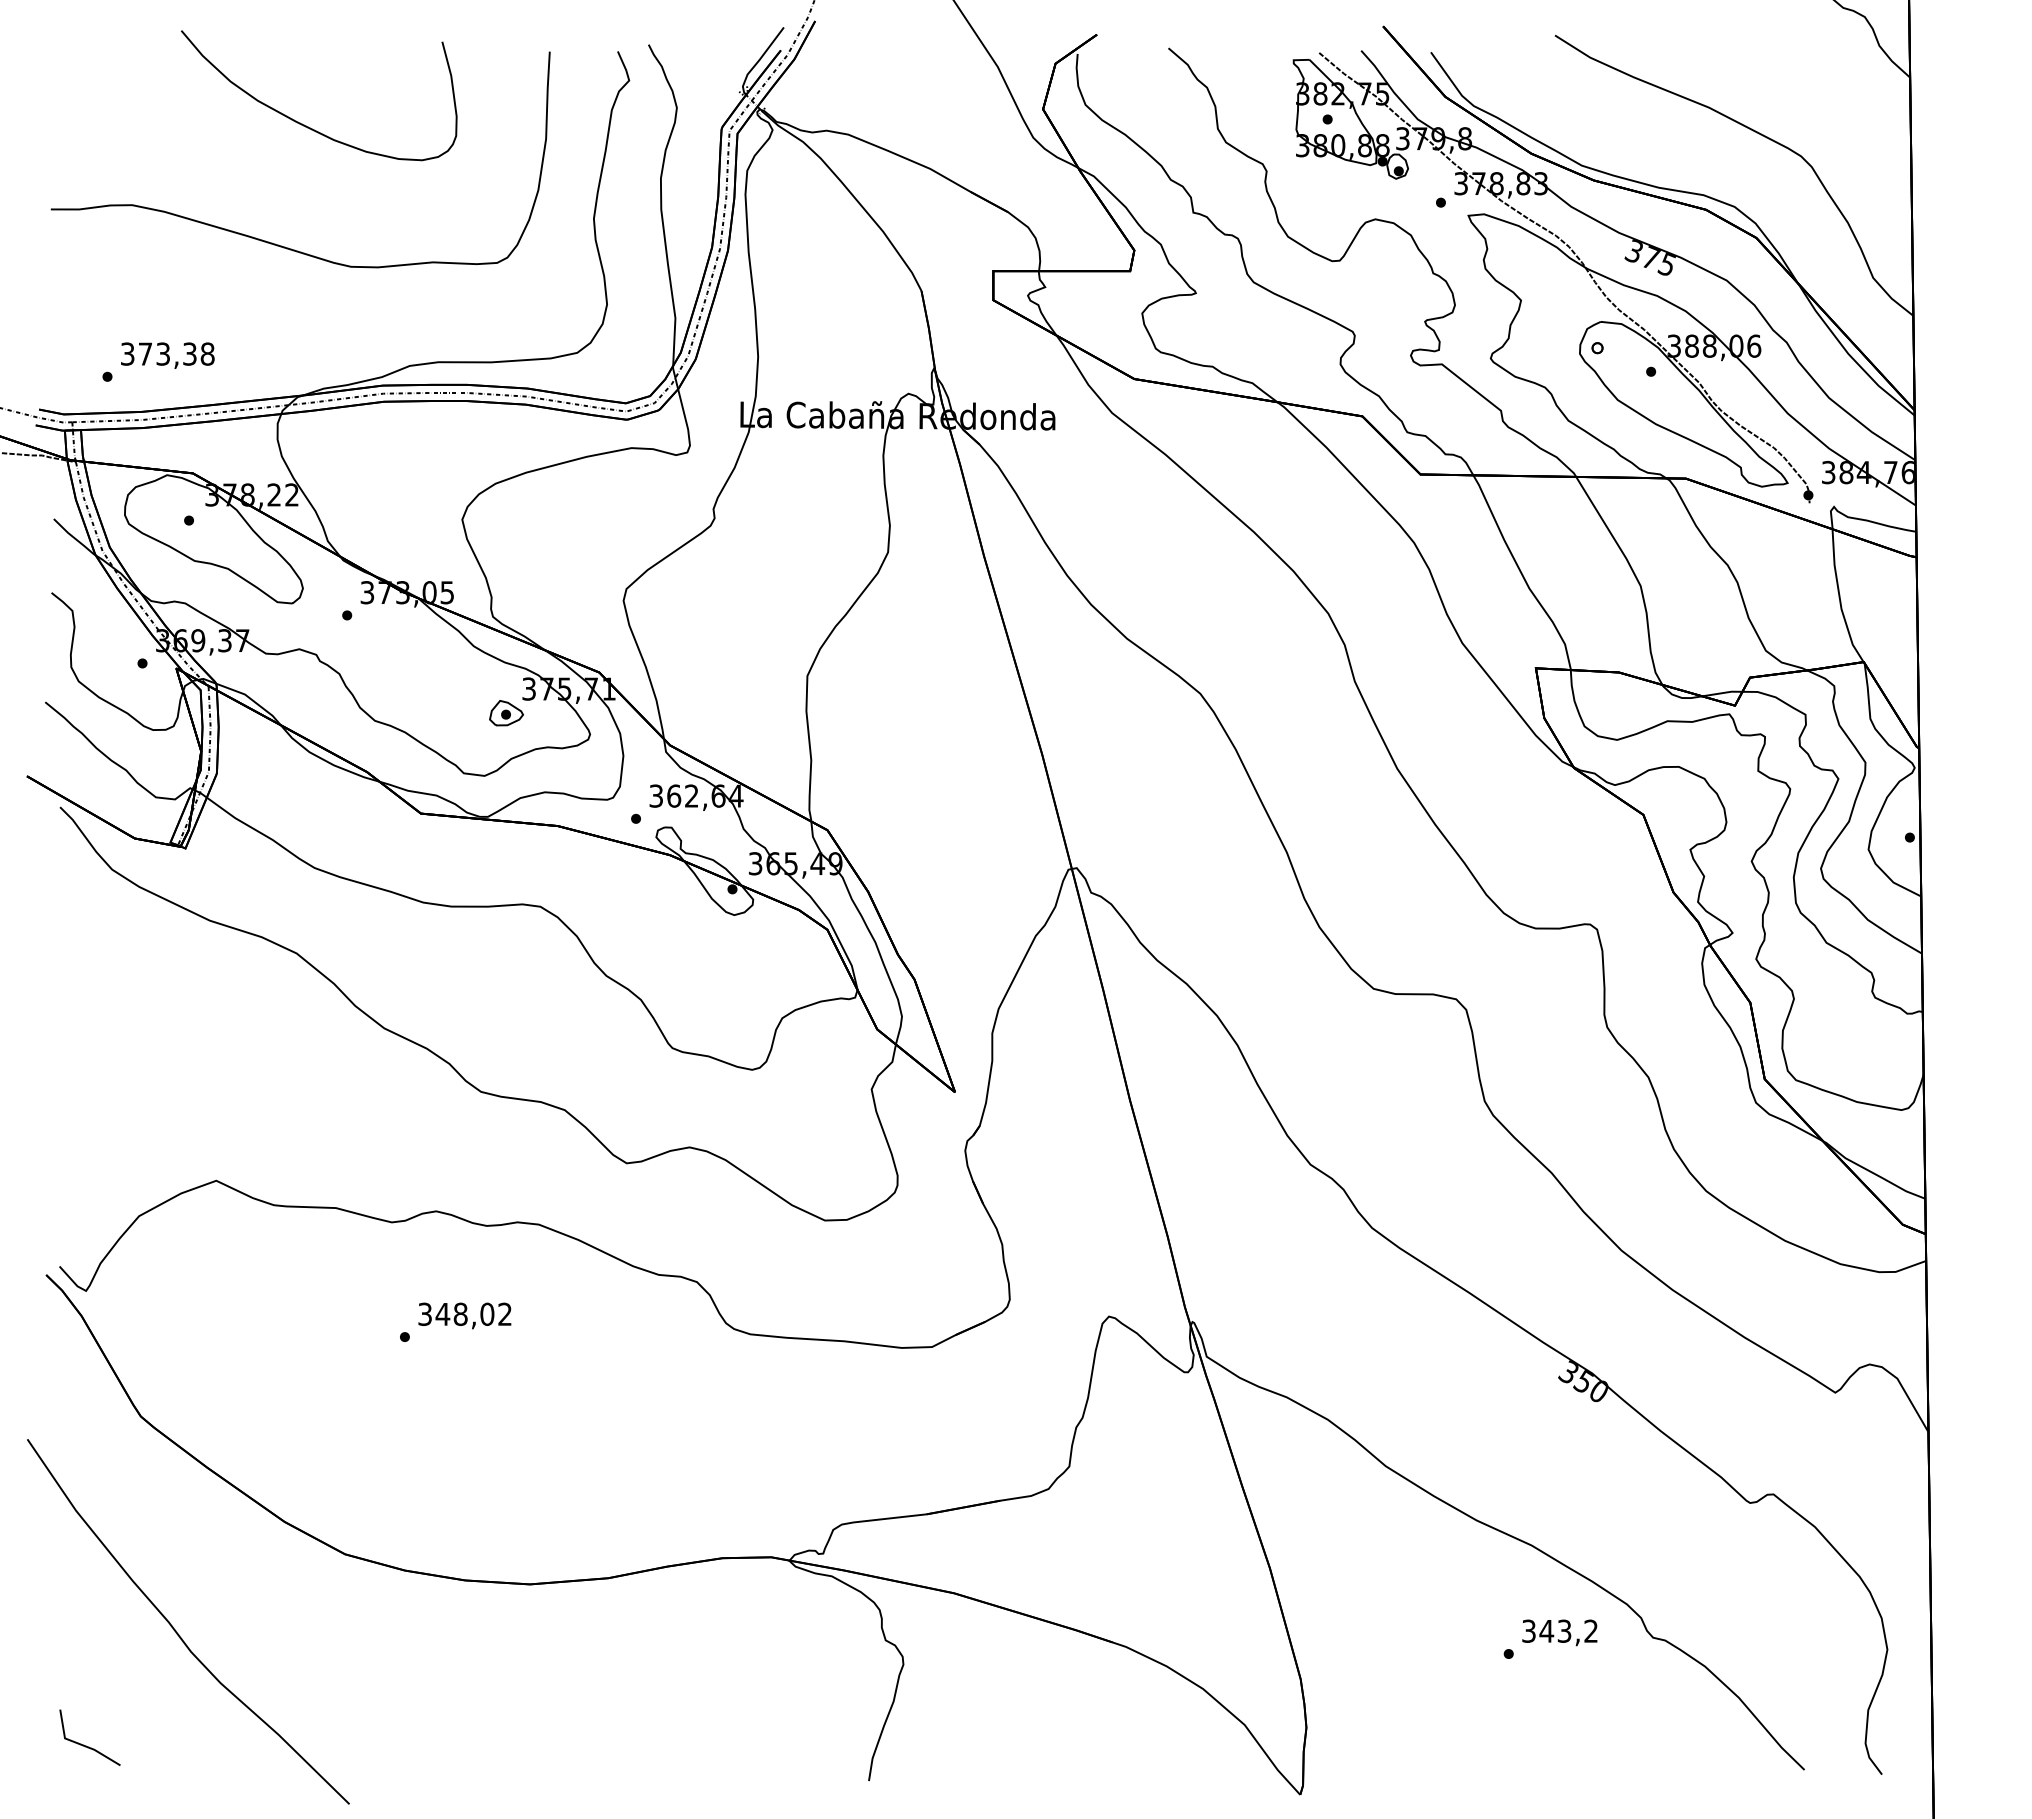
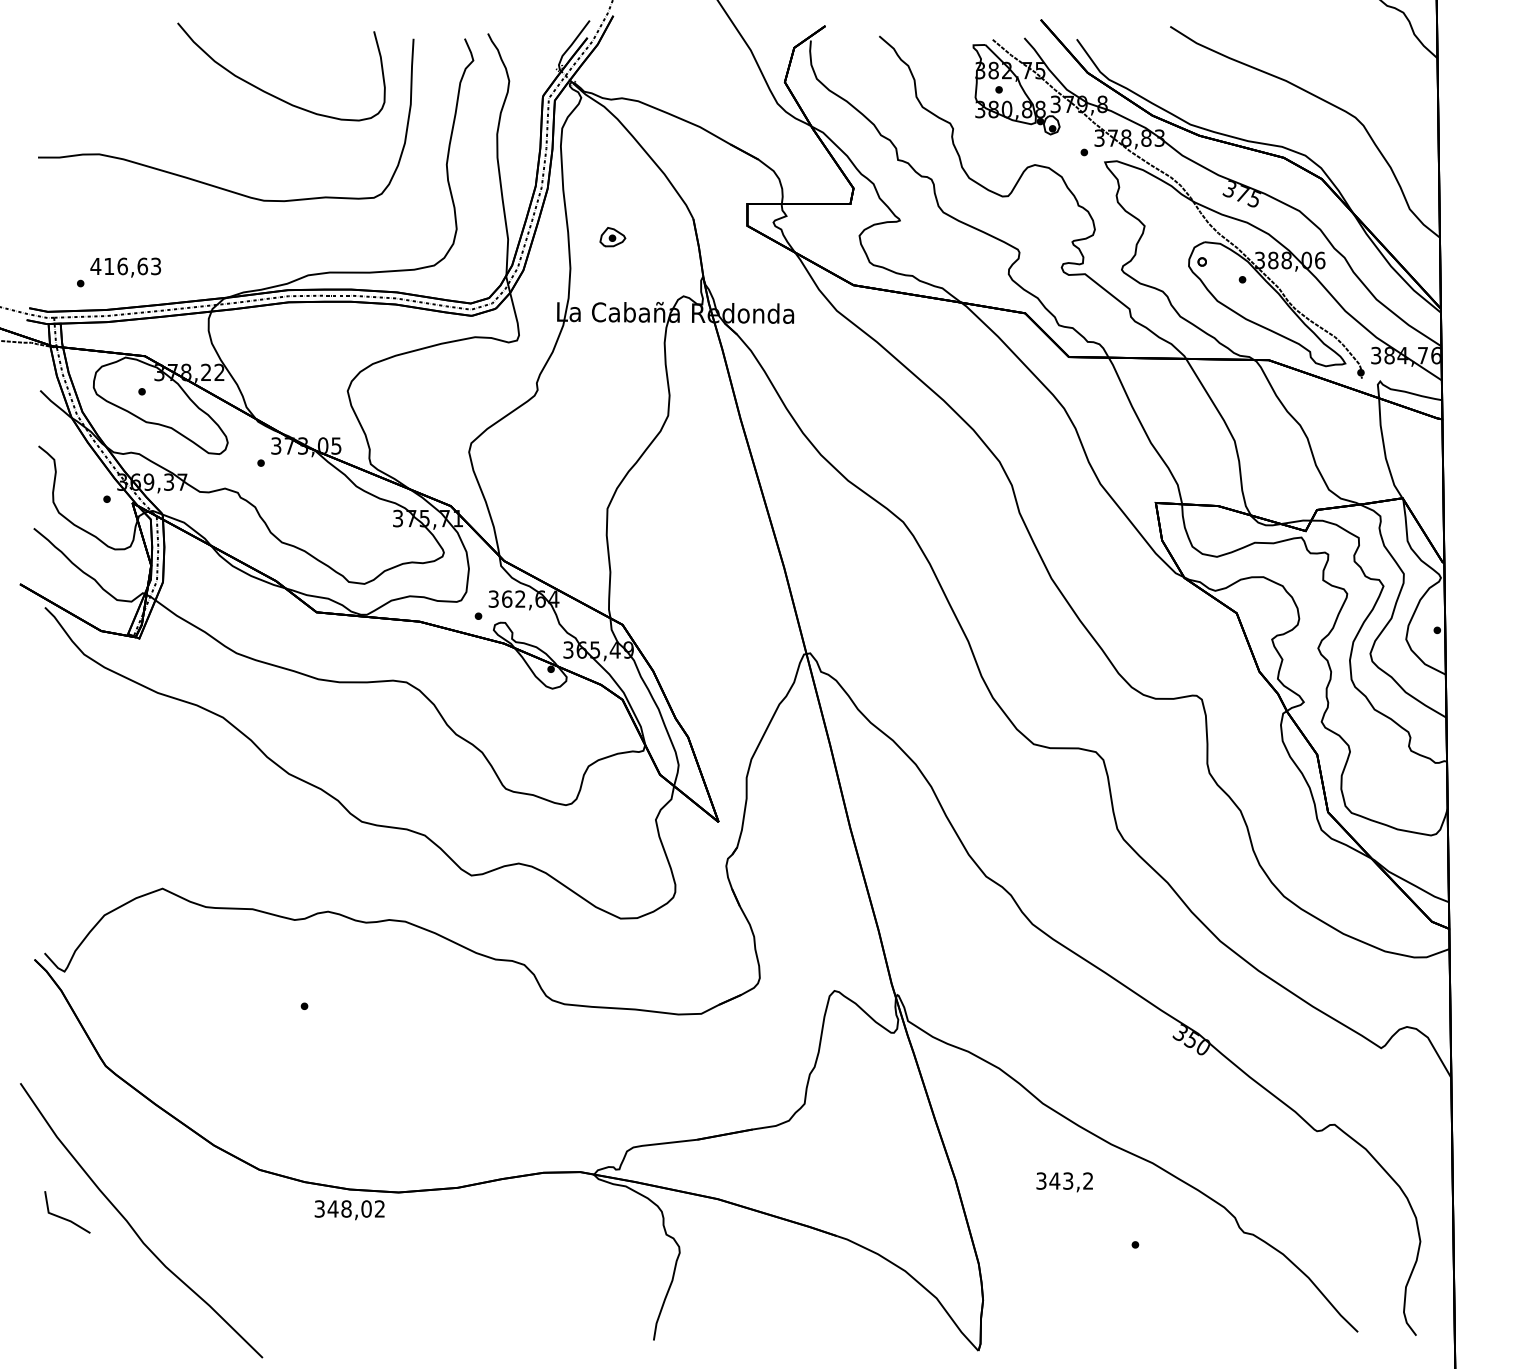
curve: (304, 124) -> (270, 93), moved
text: (167, 353) -> (125, 265), 373,38 -> 416,63
part: (506, 713) -> (612, 237), moved
text: (464, 1315) -> (349, 1209), moved
text: (1559, 1632) -> (1064, 1182), moved
line: (86, 1745) -> (64, 1218), moved

